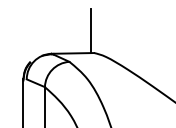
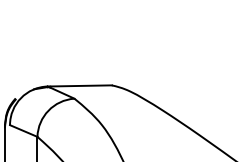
line: (90, 31) -> (106, 52), removed

